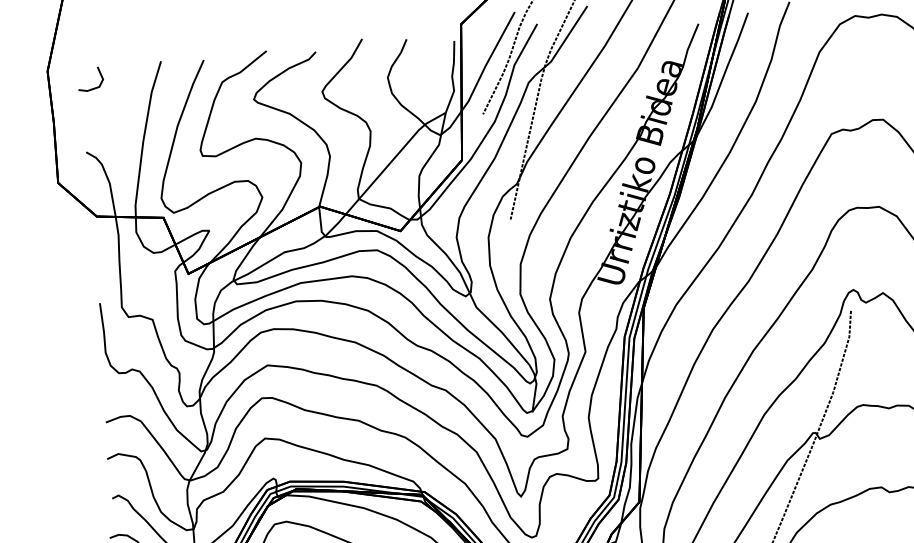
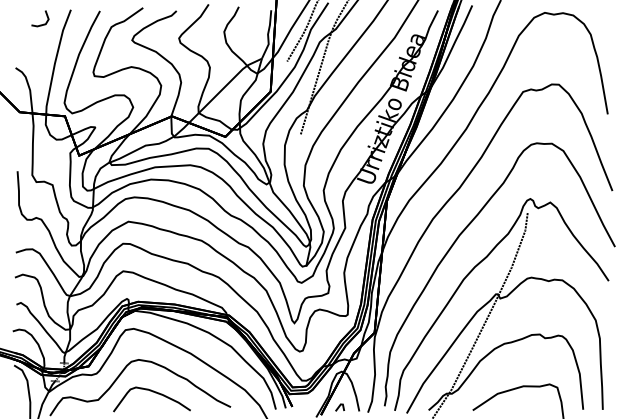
line: (95, 86) -> (43, 23), moved

